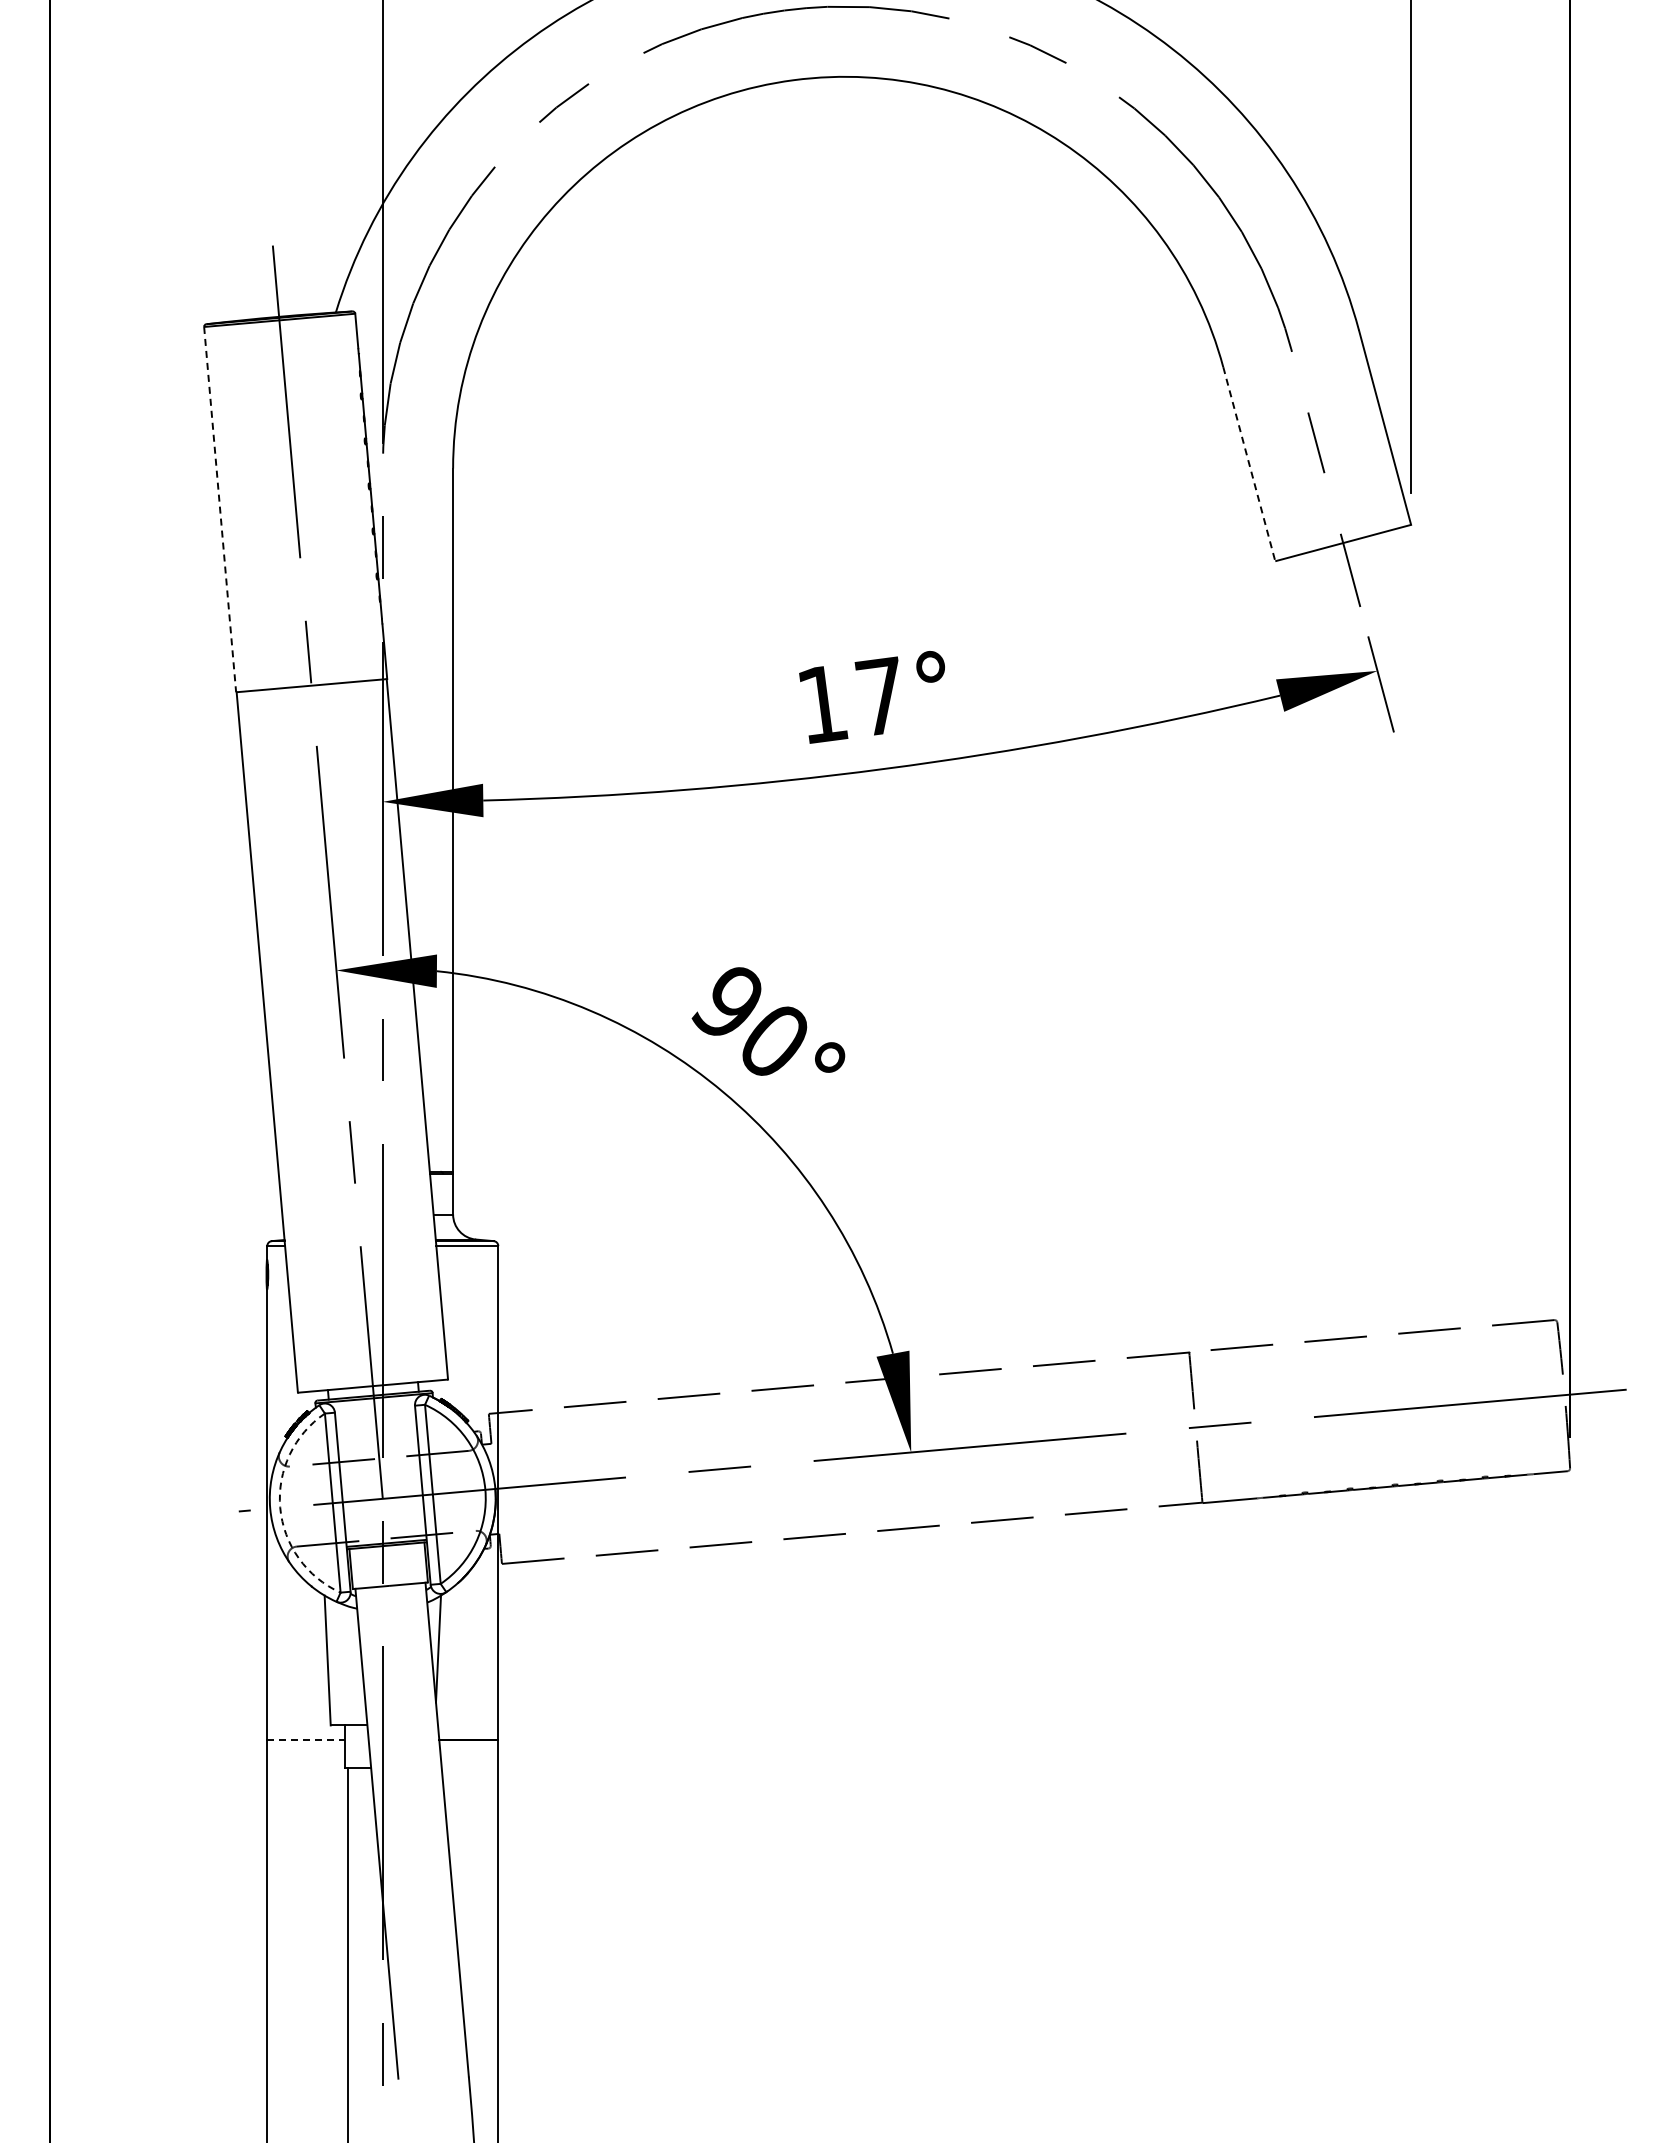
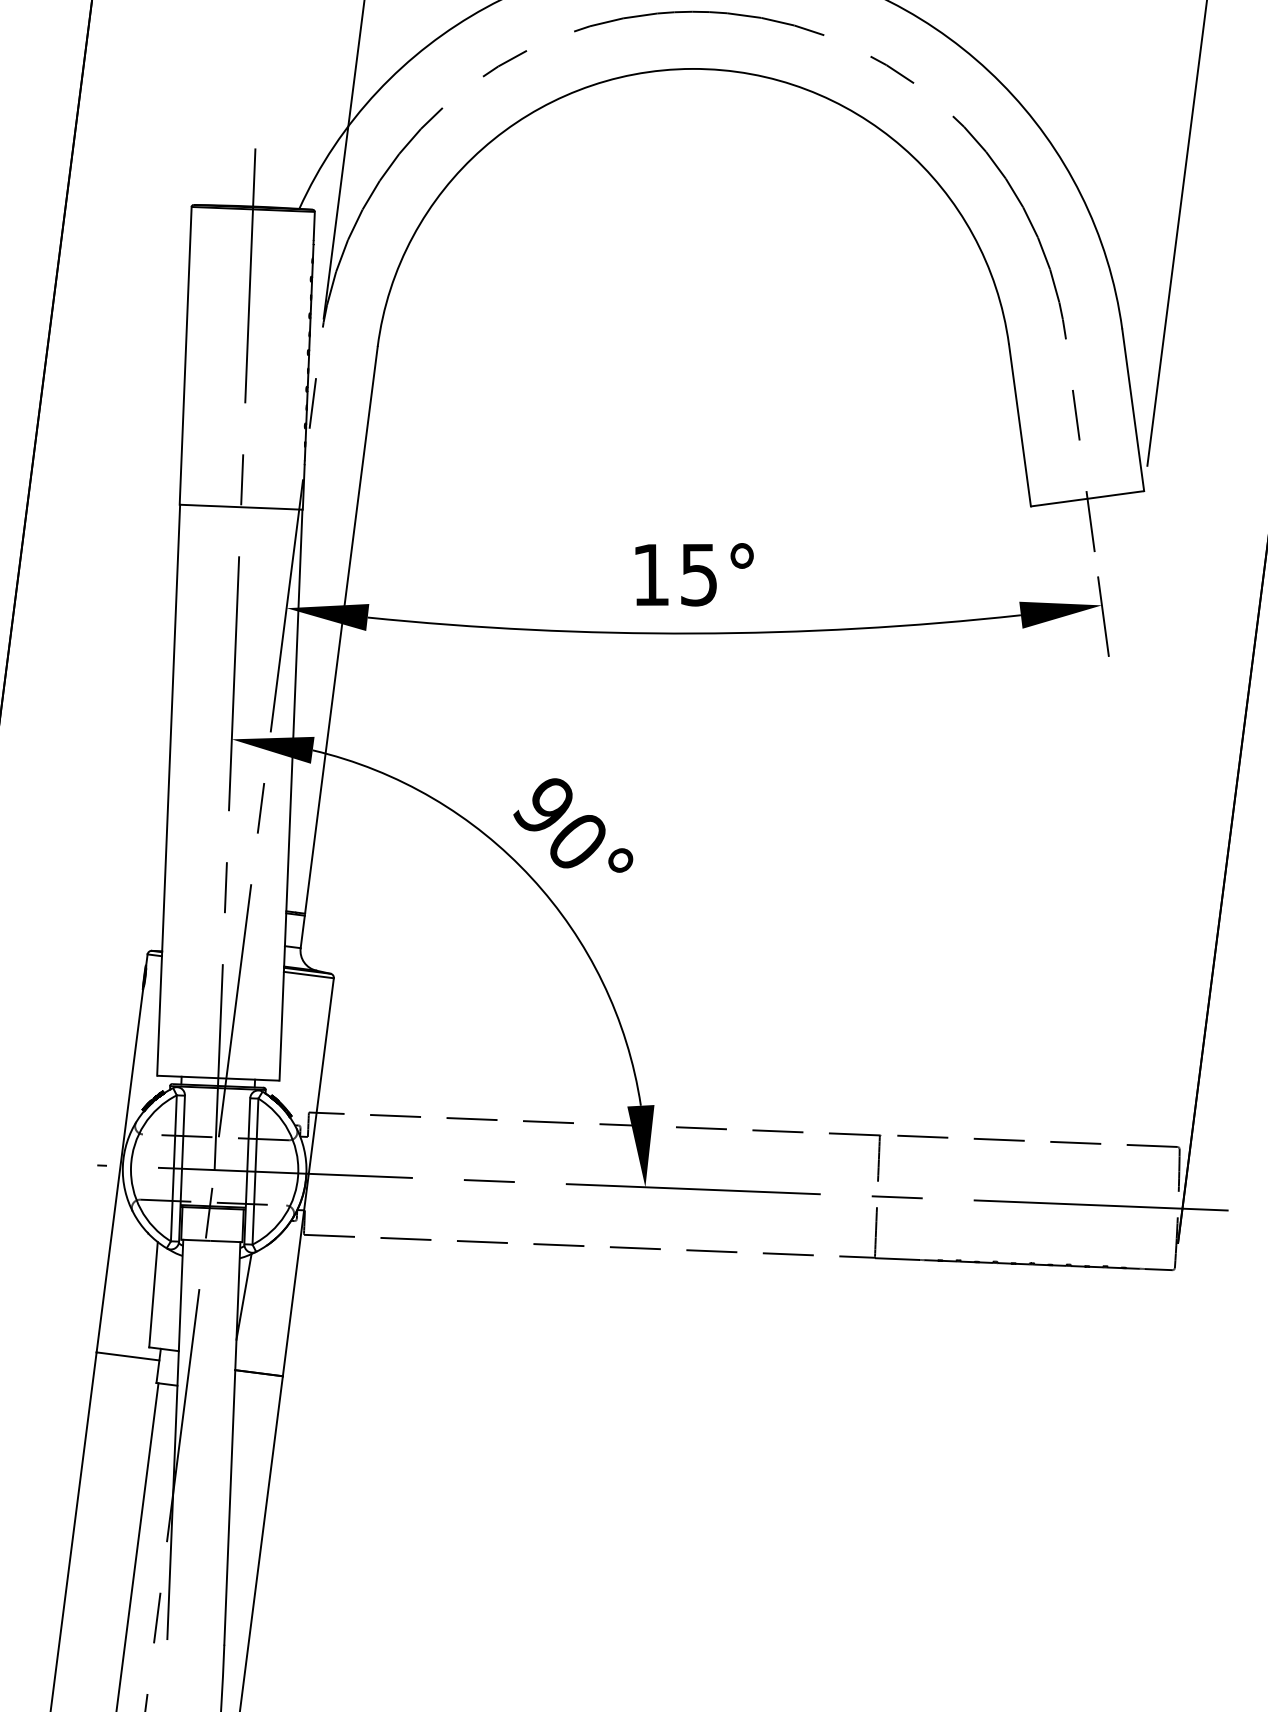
line: (1249, 464) -> (1020, 425), dashed -> solid
line: (220, 510) -> (185, 356), dashed -> solid
text: (879, 696) -> (697, 574), 17° -> 15°
arc: (280, 1507) -> (131, 1166), dashed -> solid
line: (306, 1739) -> (128, 1356), dashed -> solid

